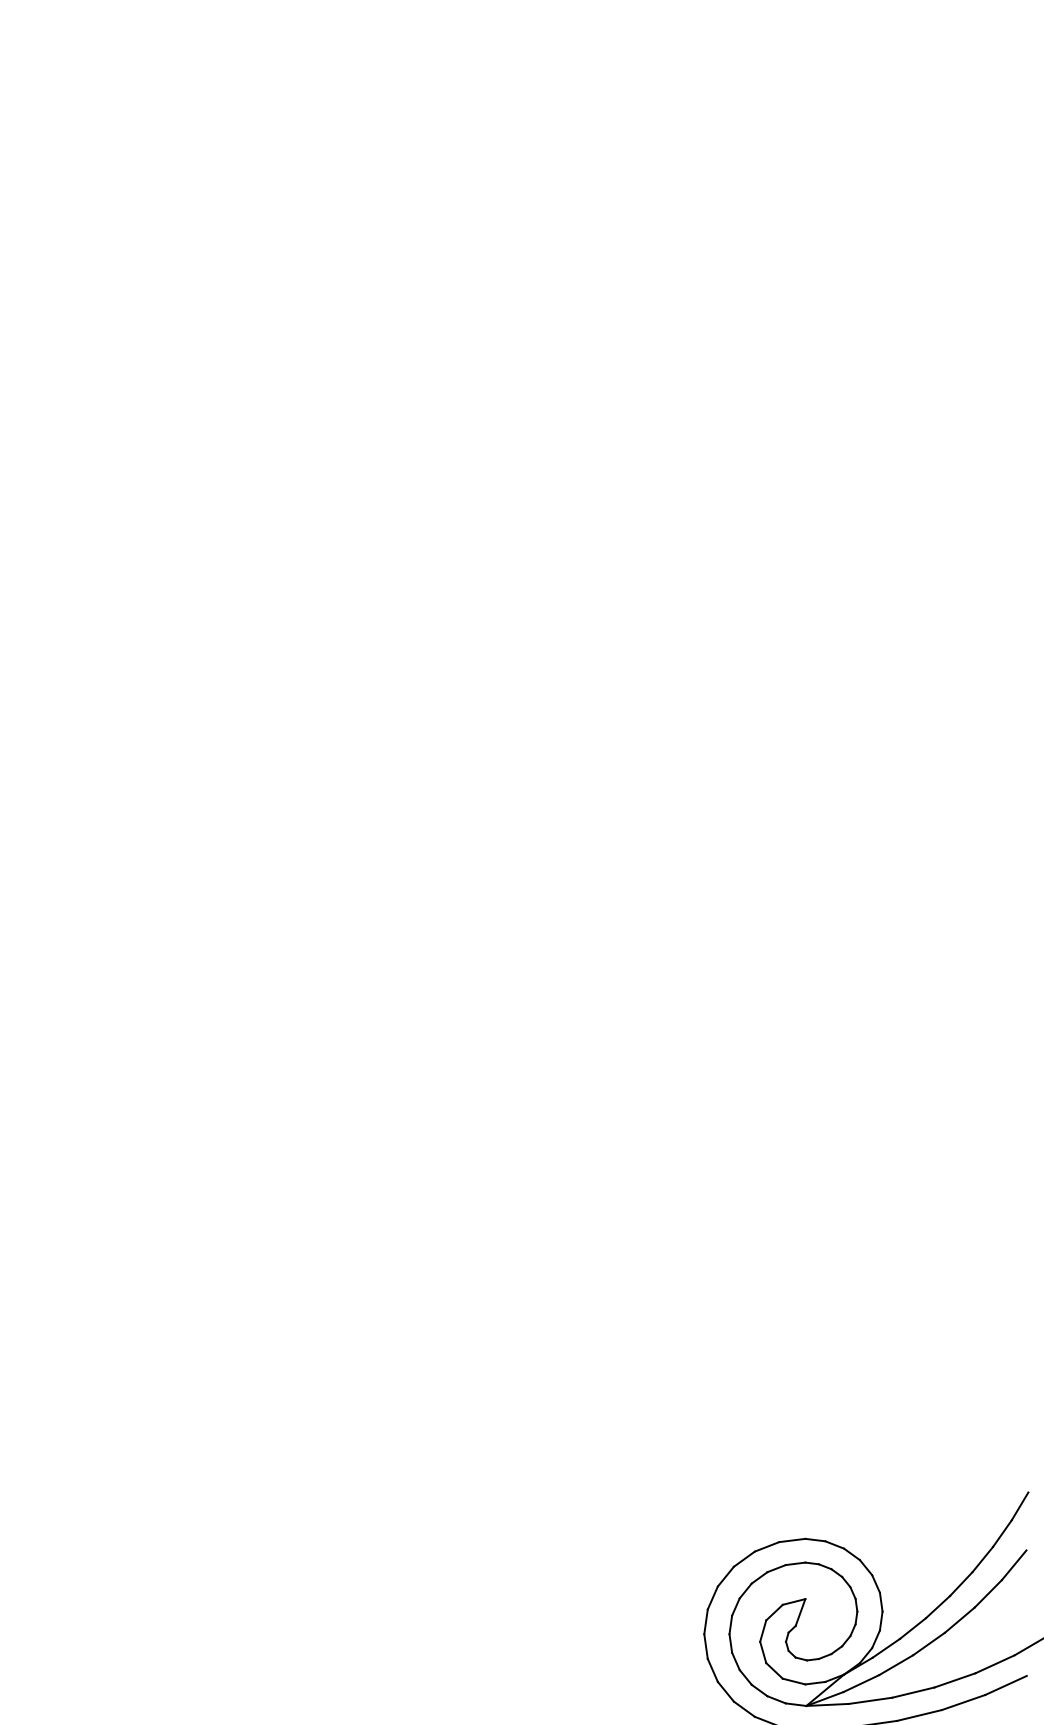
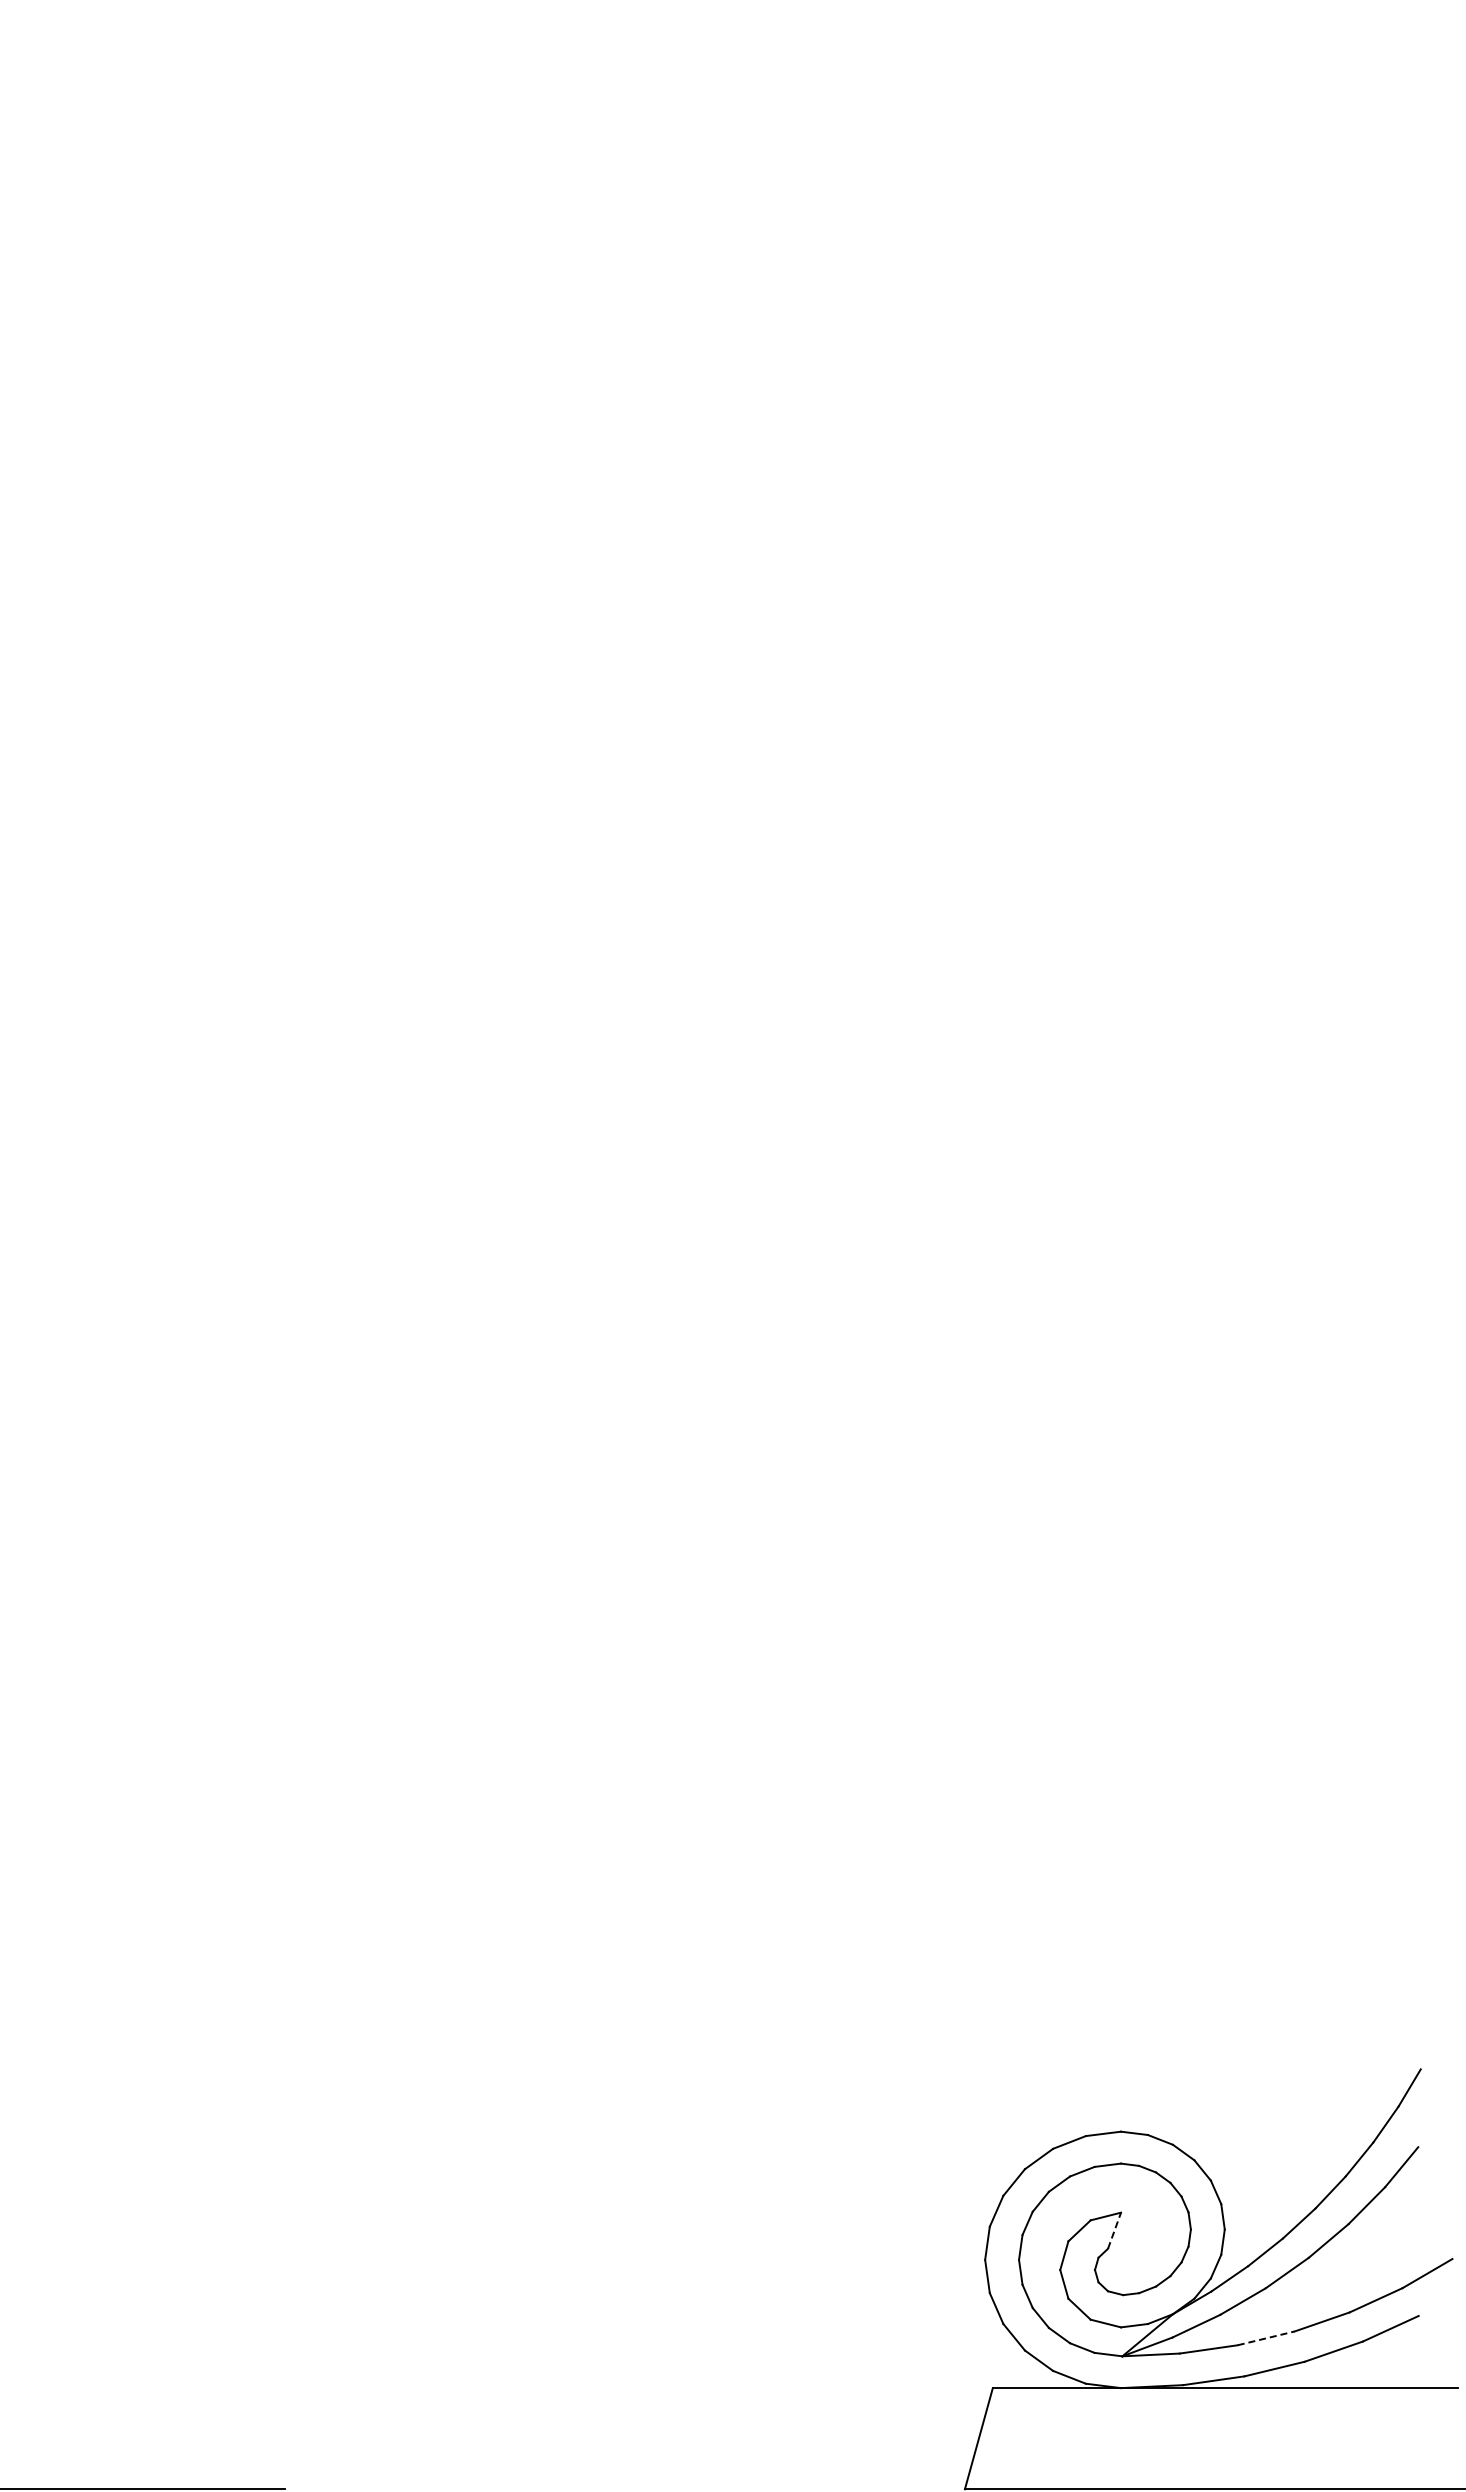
line: (800, 1612) -> (1114, 2230), solid -> dashed
line: (913, 1692) -> (1266, 2338), solid -> dashed

